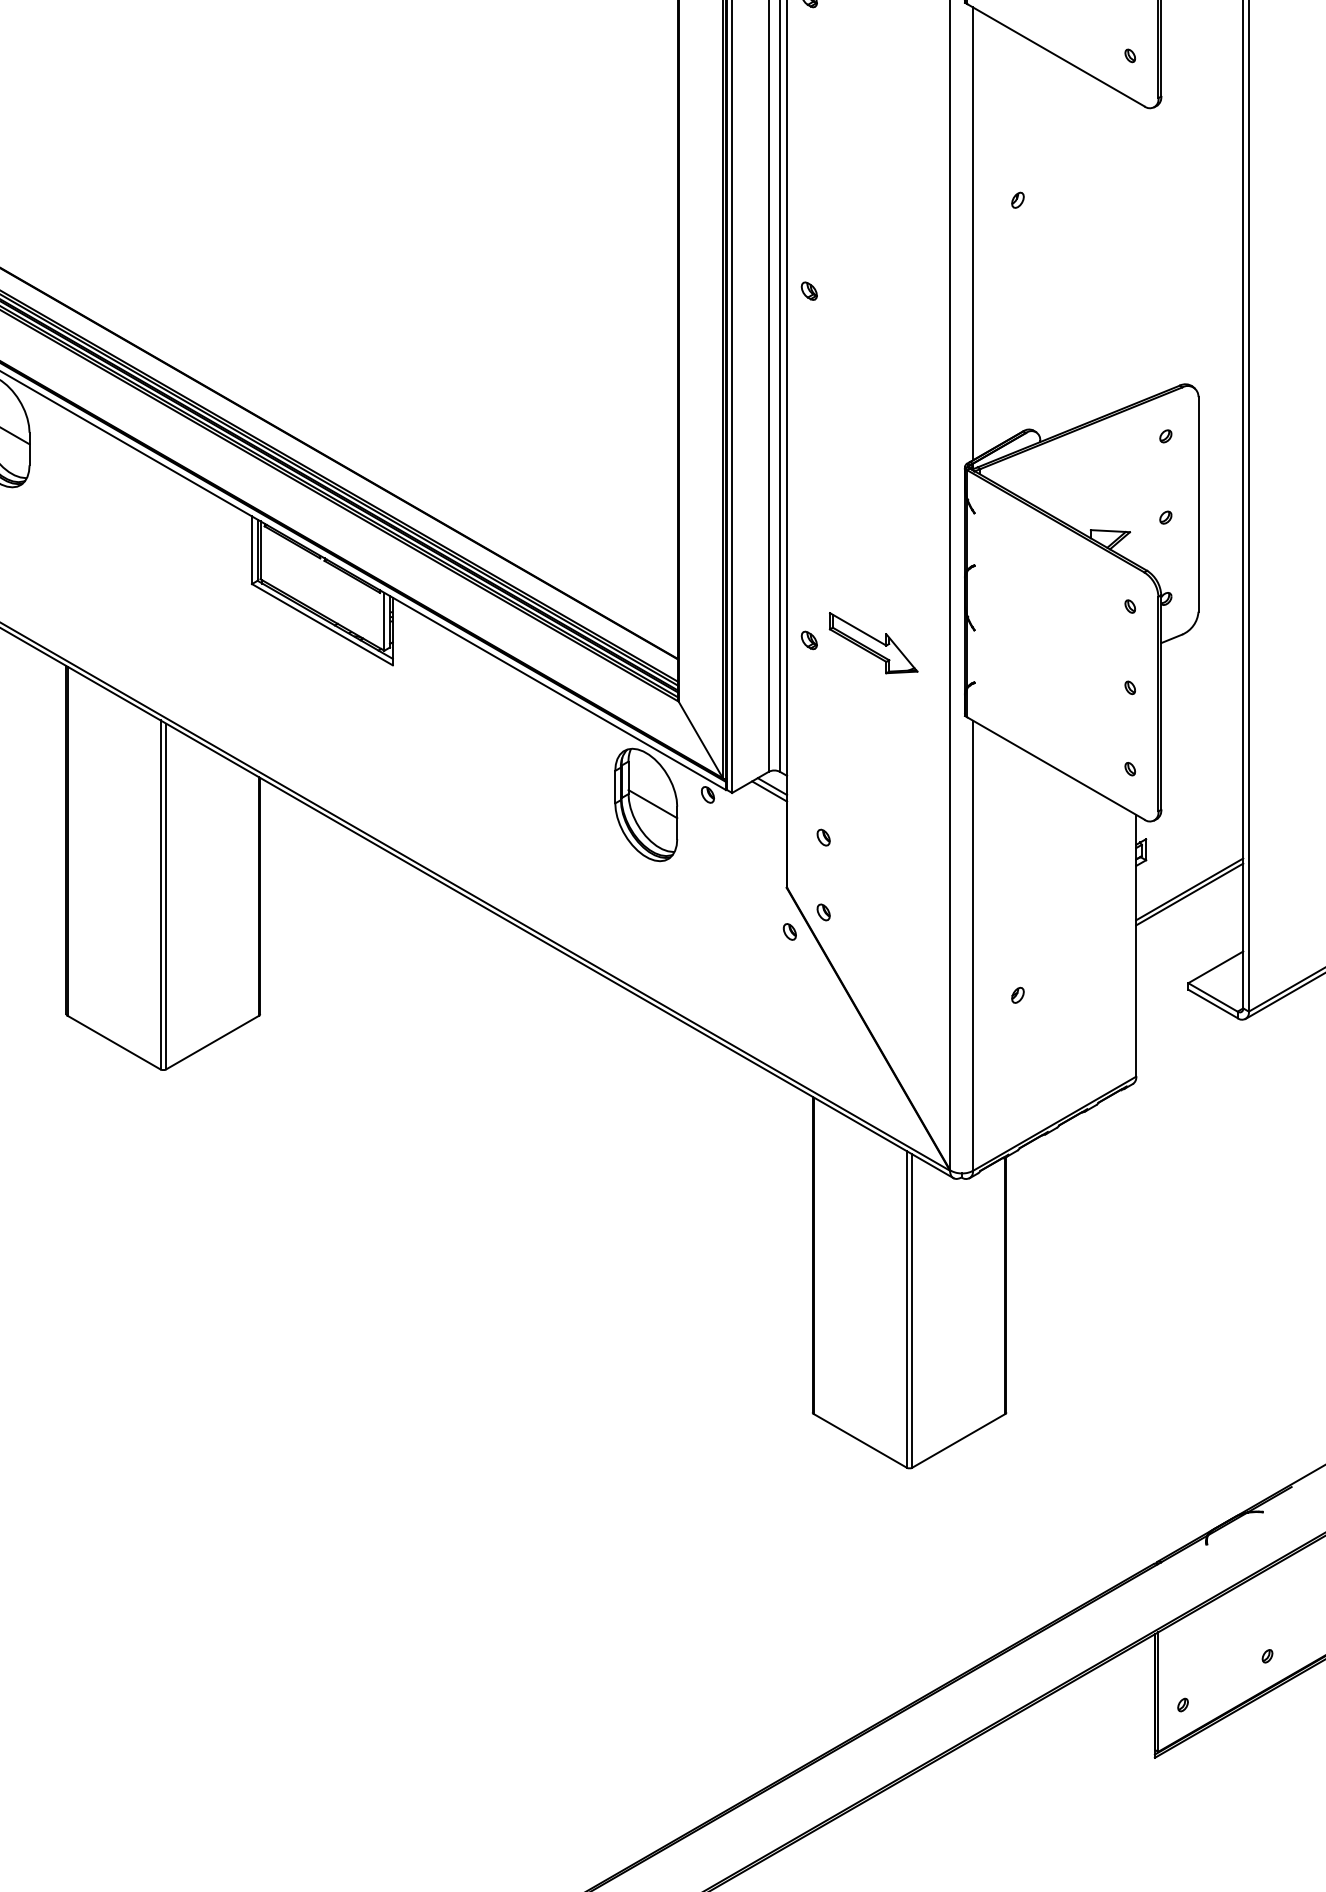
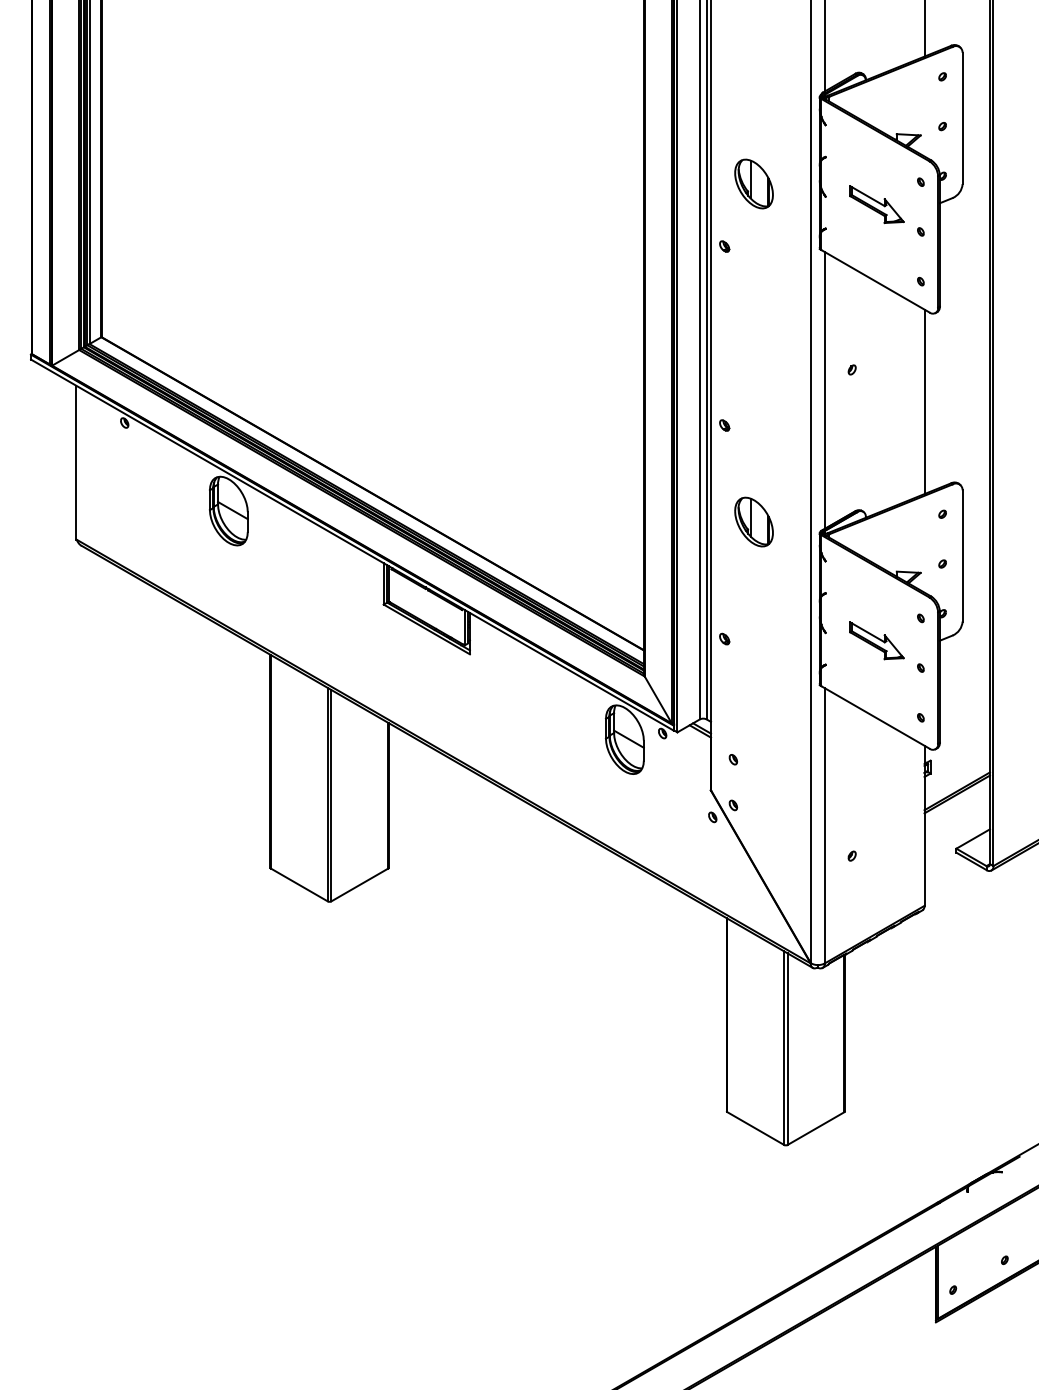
line: (1136, 251) -> (924, 401), added
part: (856, 448) -> (753, 521), added
part: (872, 642) -> (876, 640), moved

